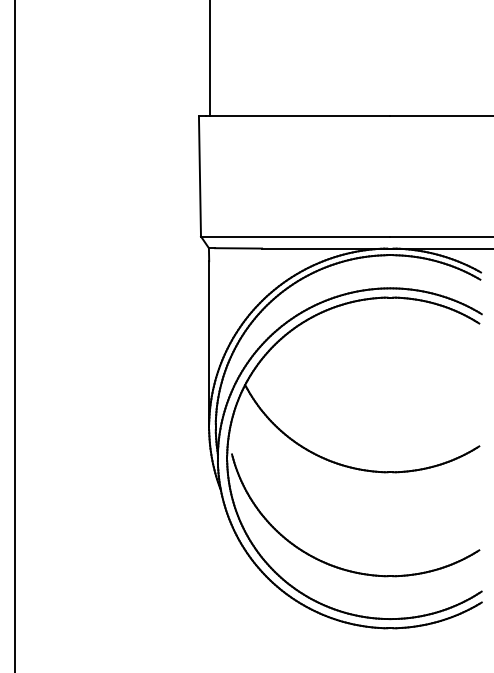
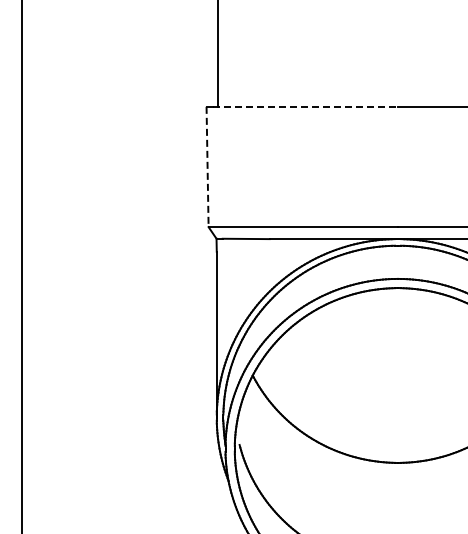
line: (298, 116) -> (306, 107), solid -> dashed
line: (199, 176) -> (207, 167), solid -> dashed

